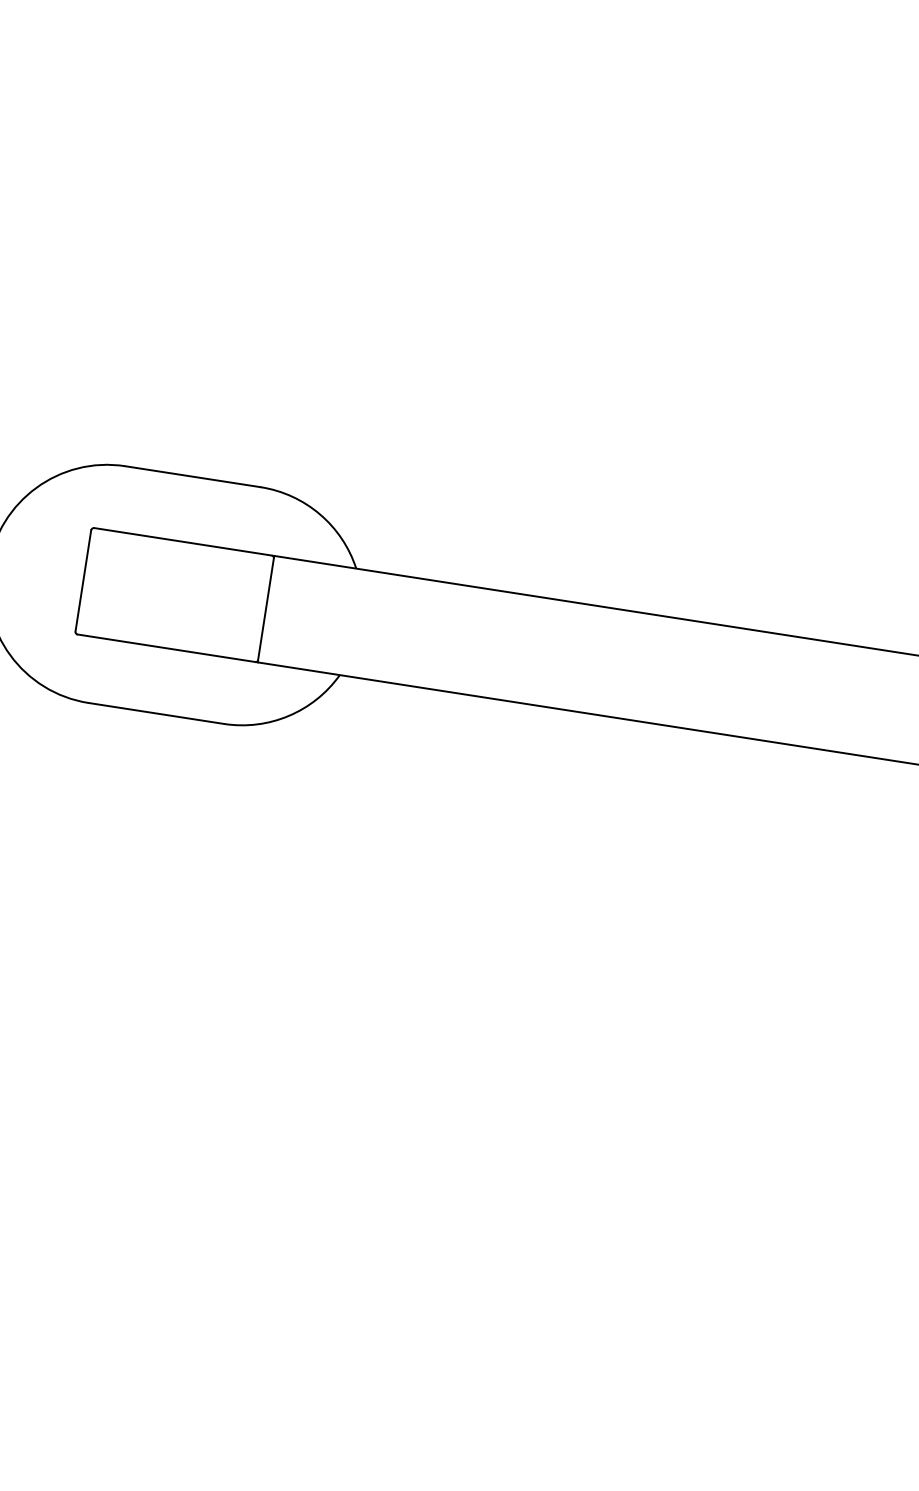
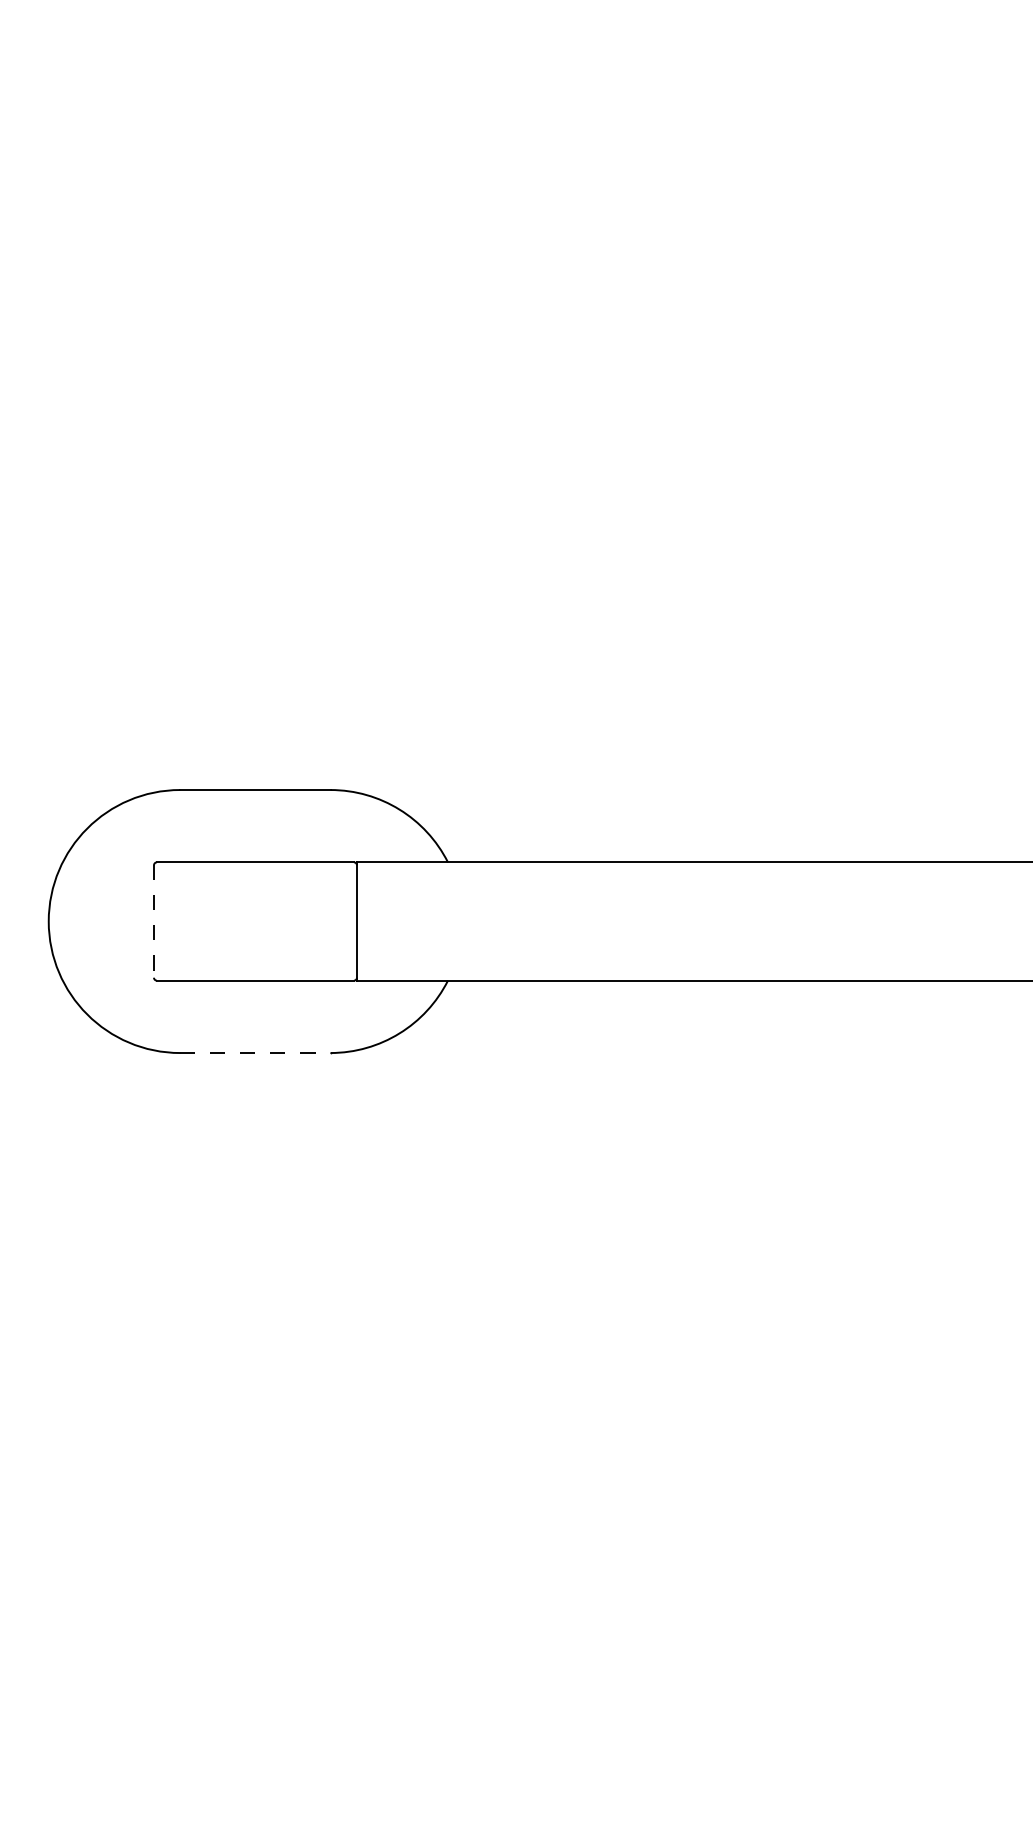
line: (82, 581) -> (153, 922), solid -> dashed
line: (156, 713) -> (255, 1053), solid -> dashed

